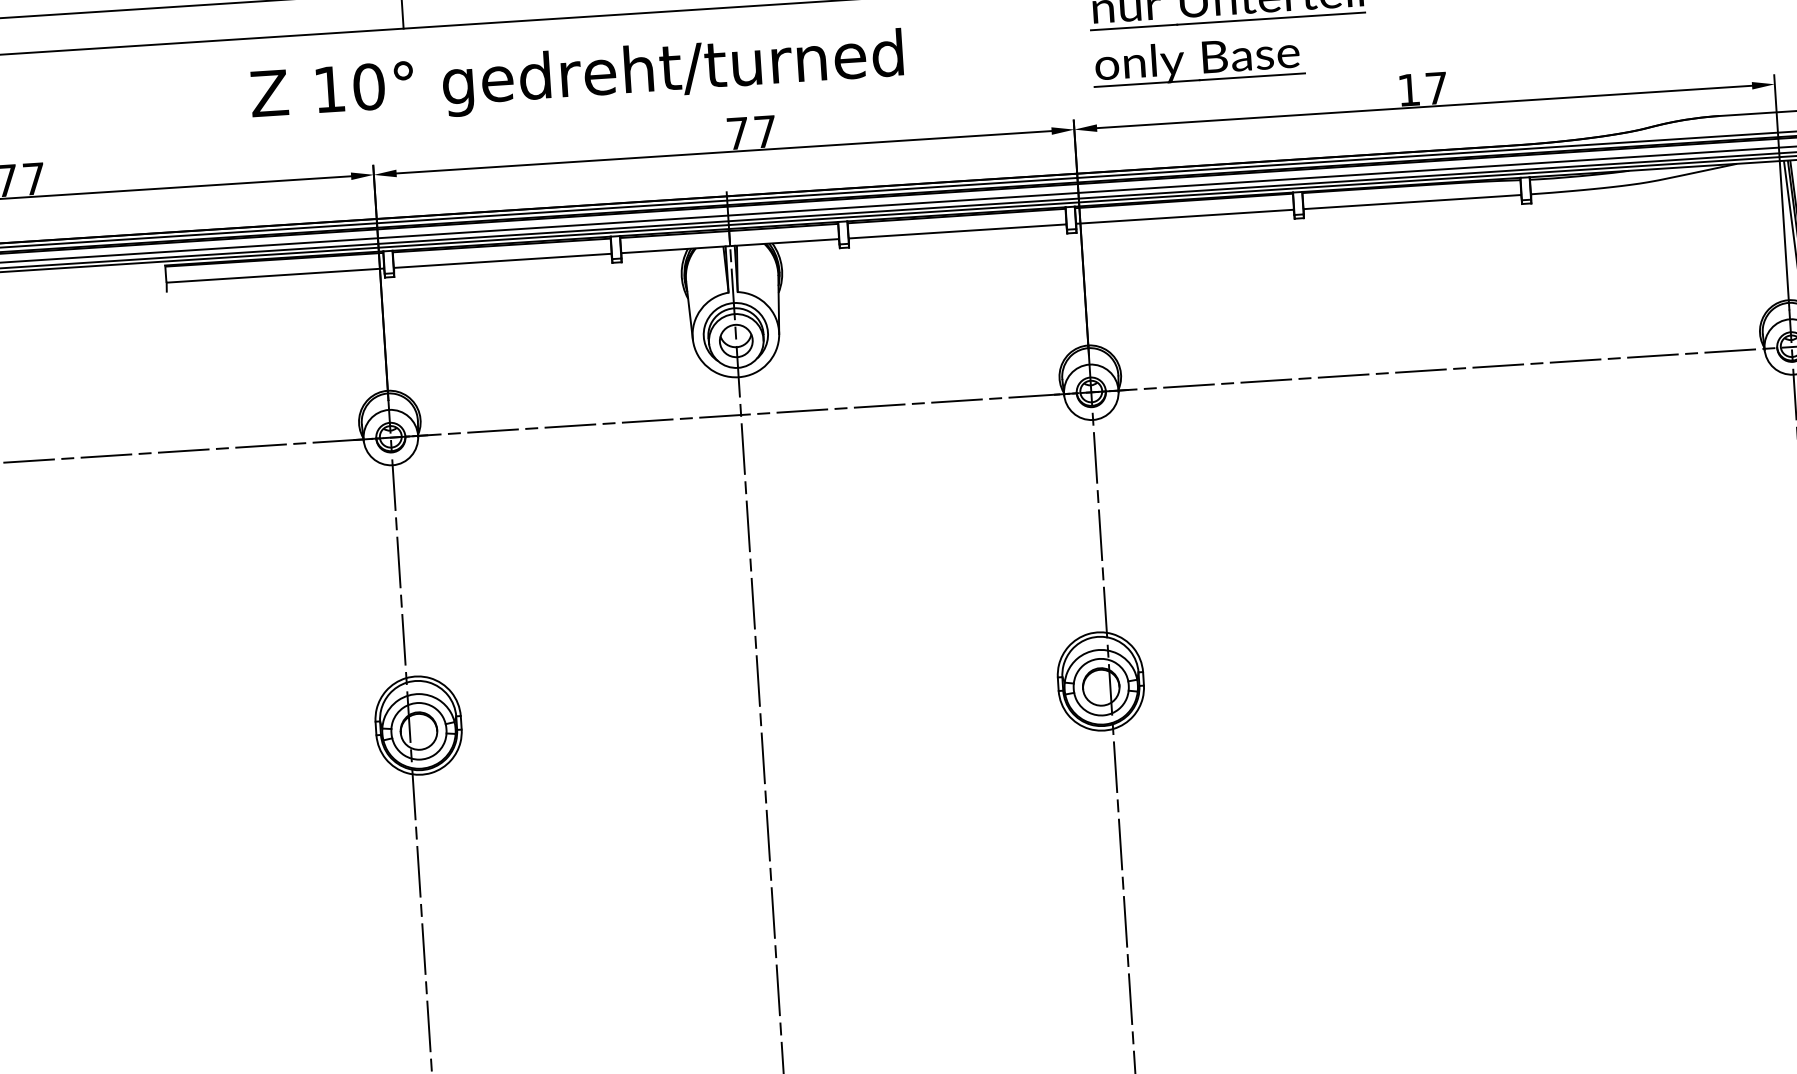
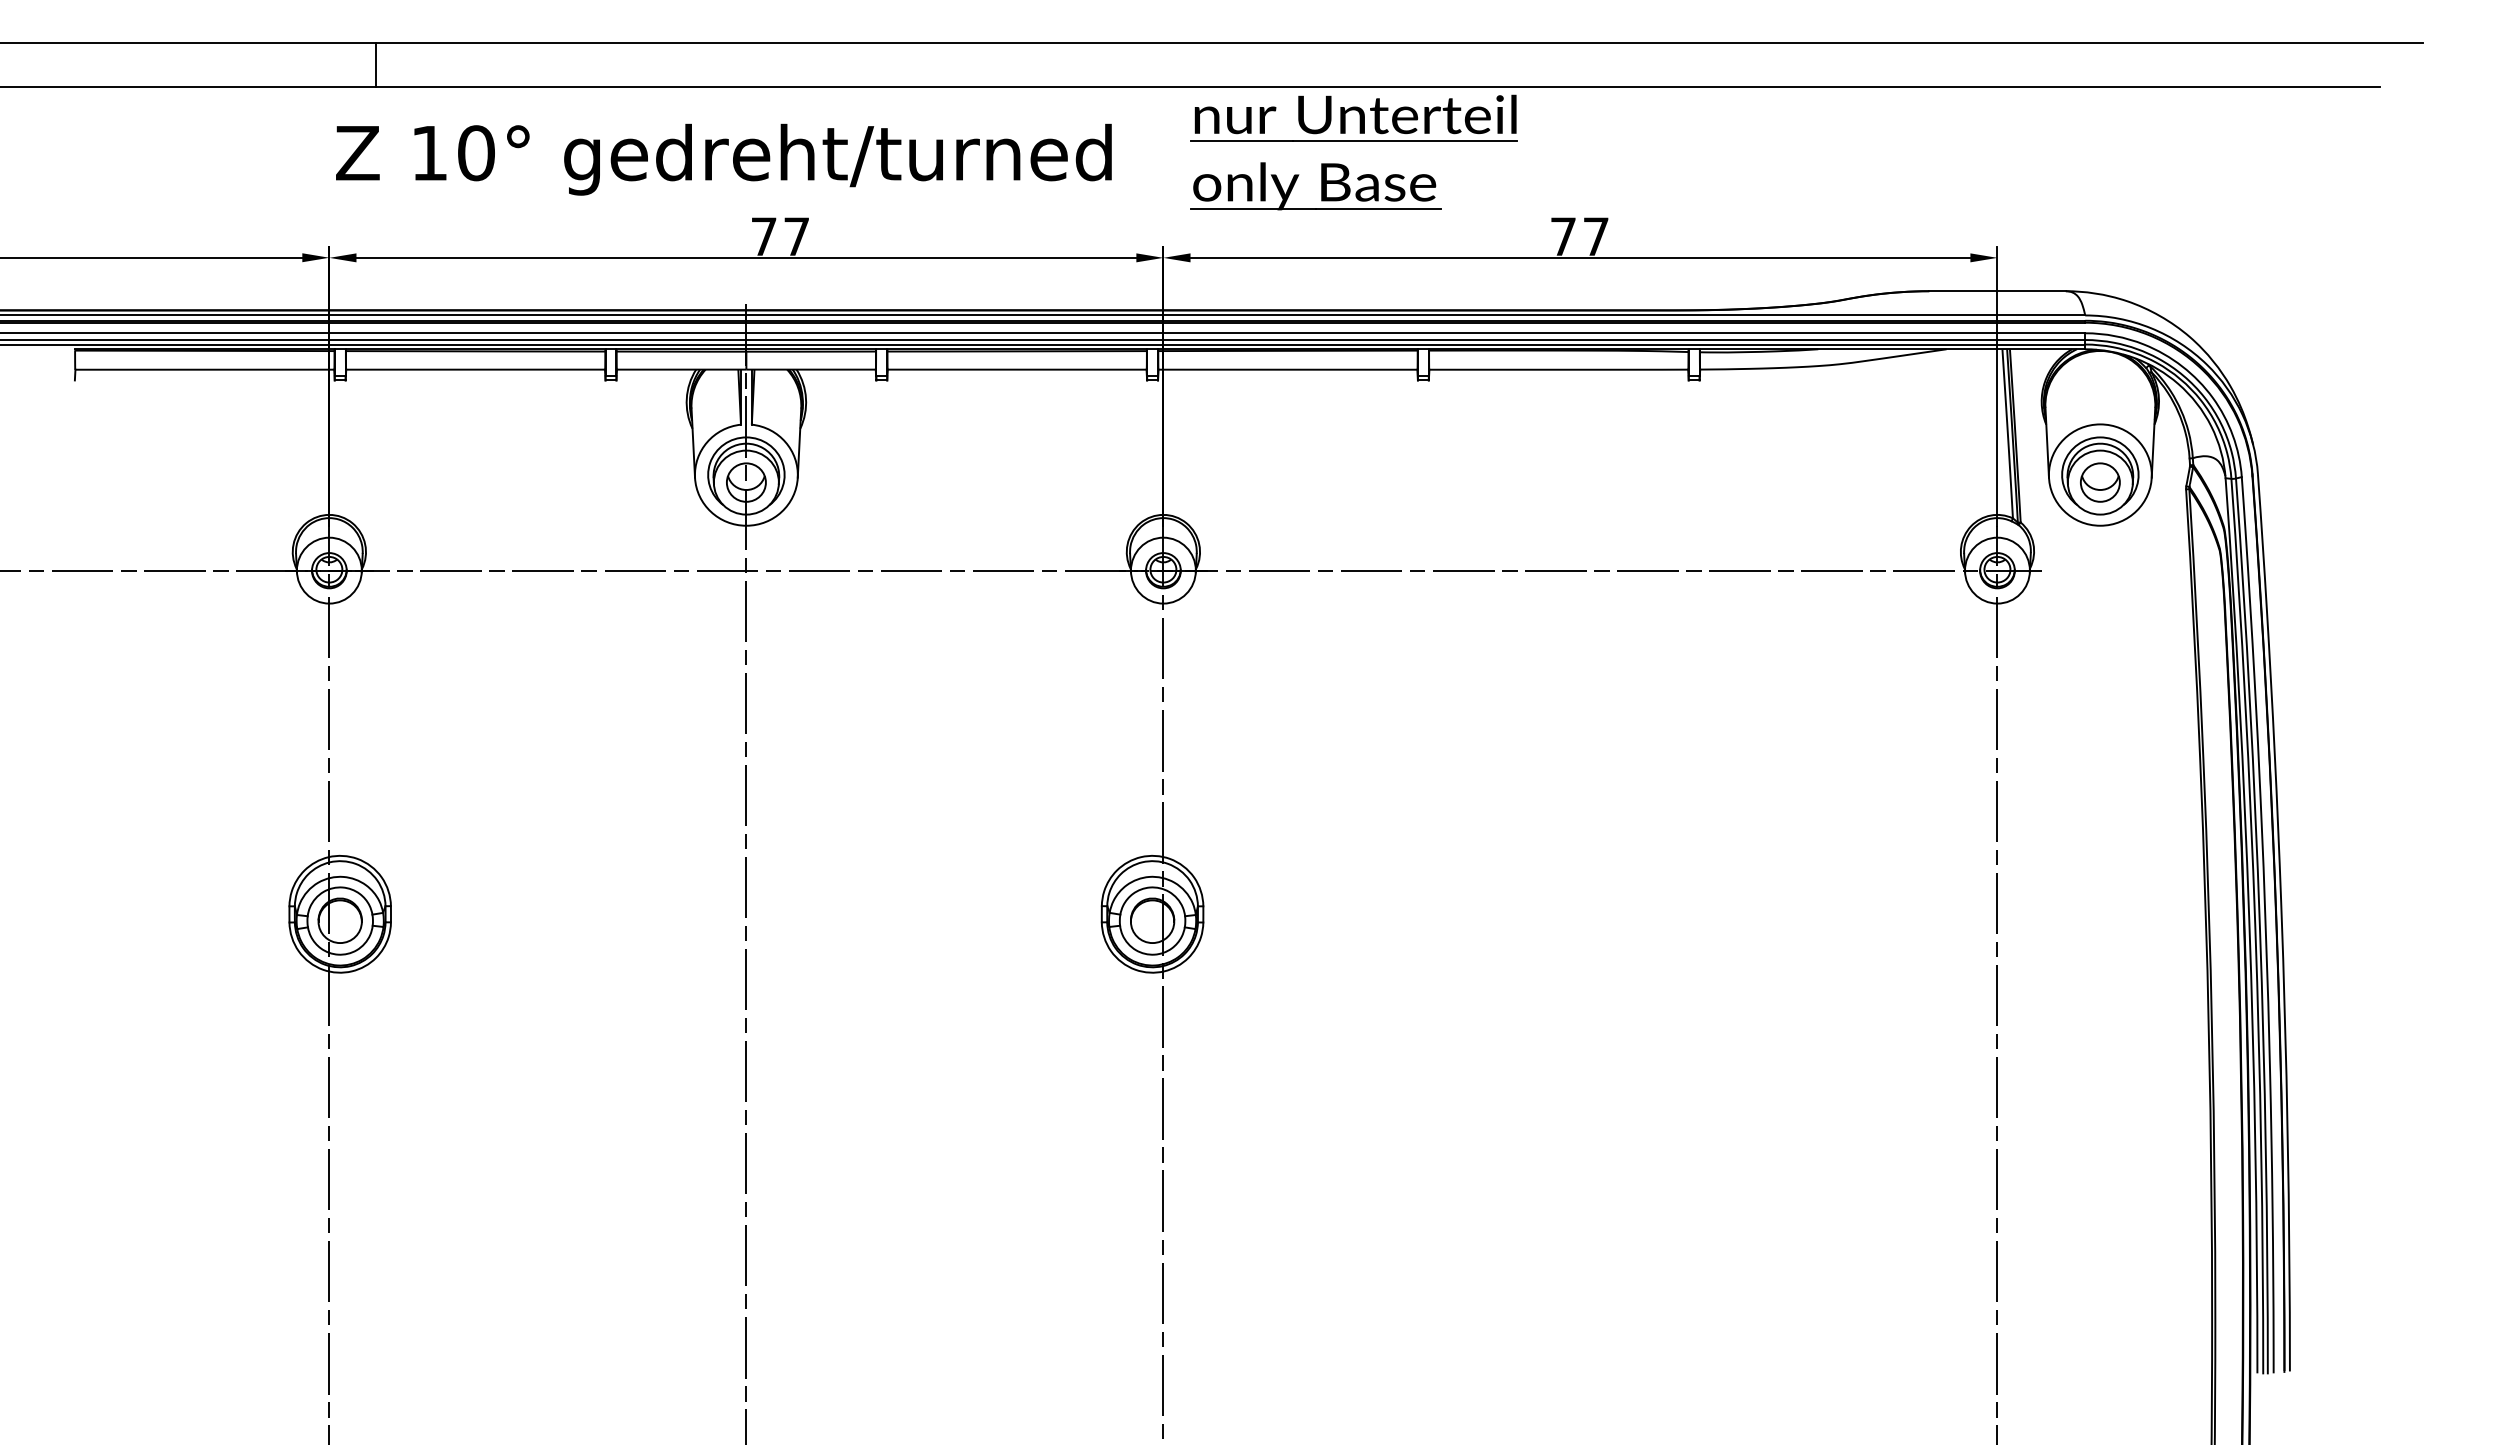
text: (576, 78) -> (723, 159), moved
text: (1409, 89) -> (1563, 236), 17 -> 77

